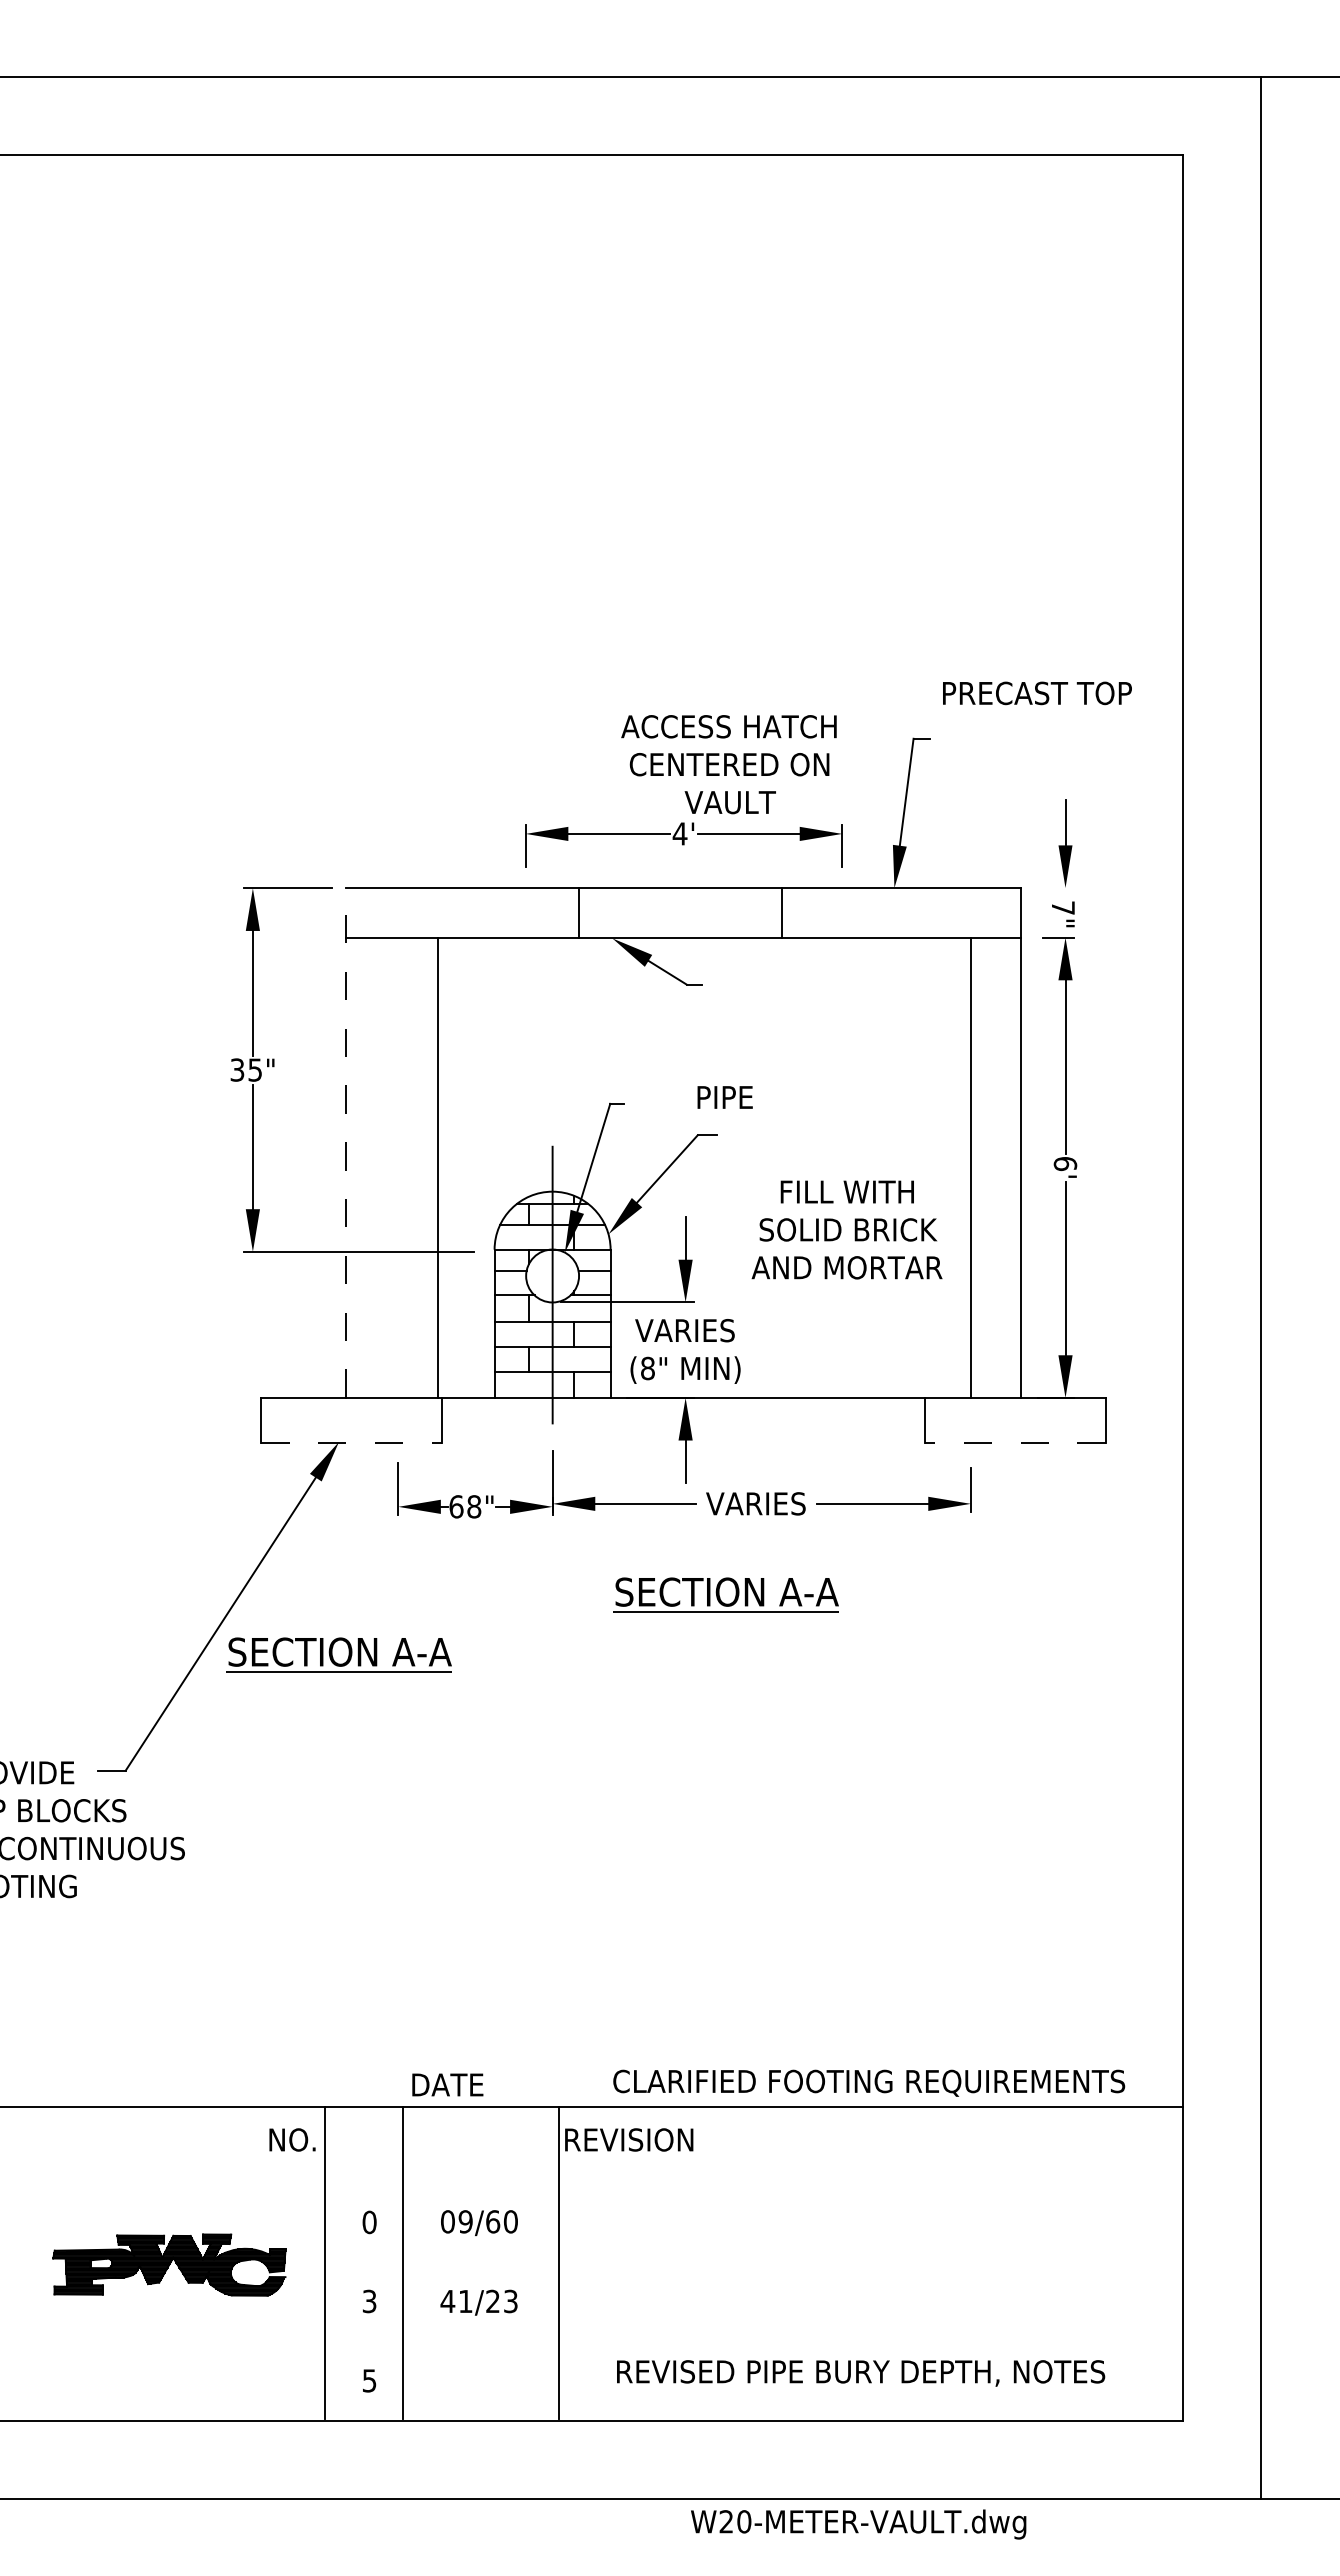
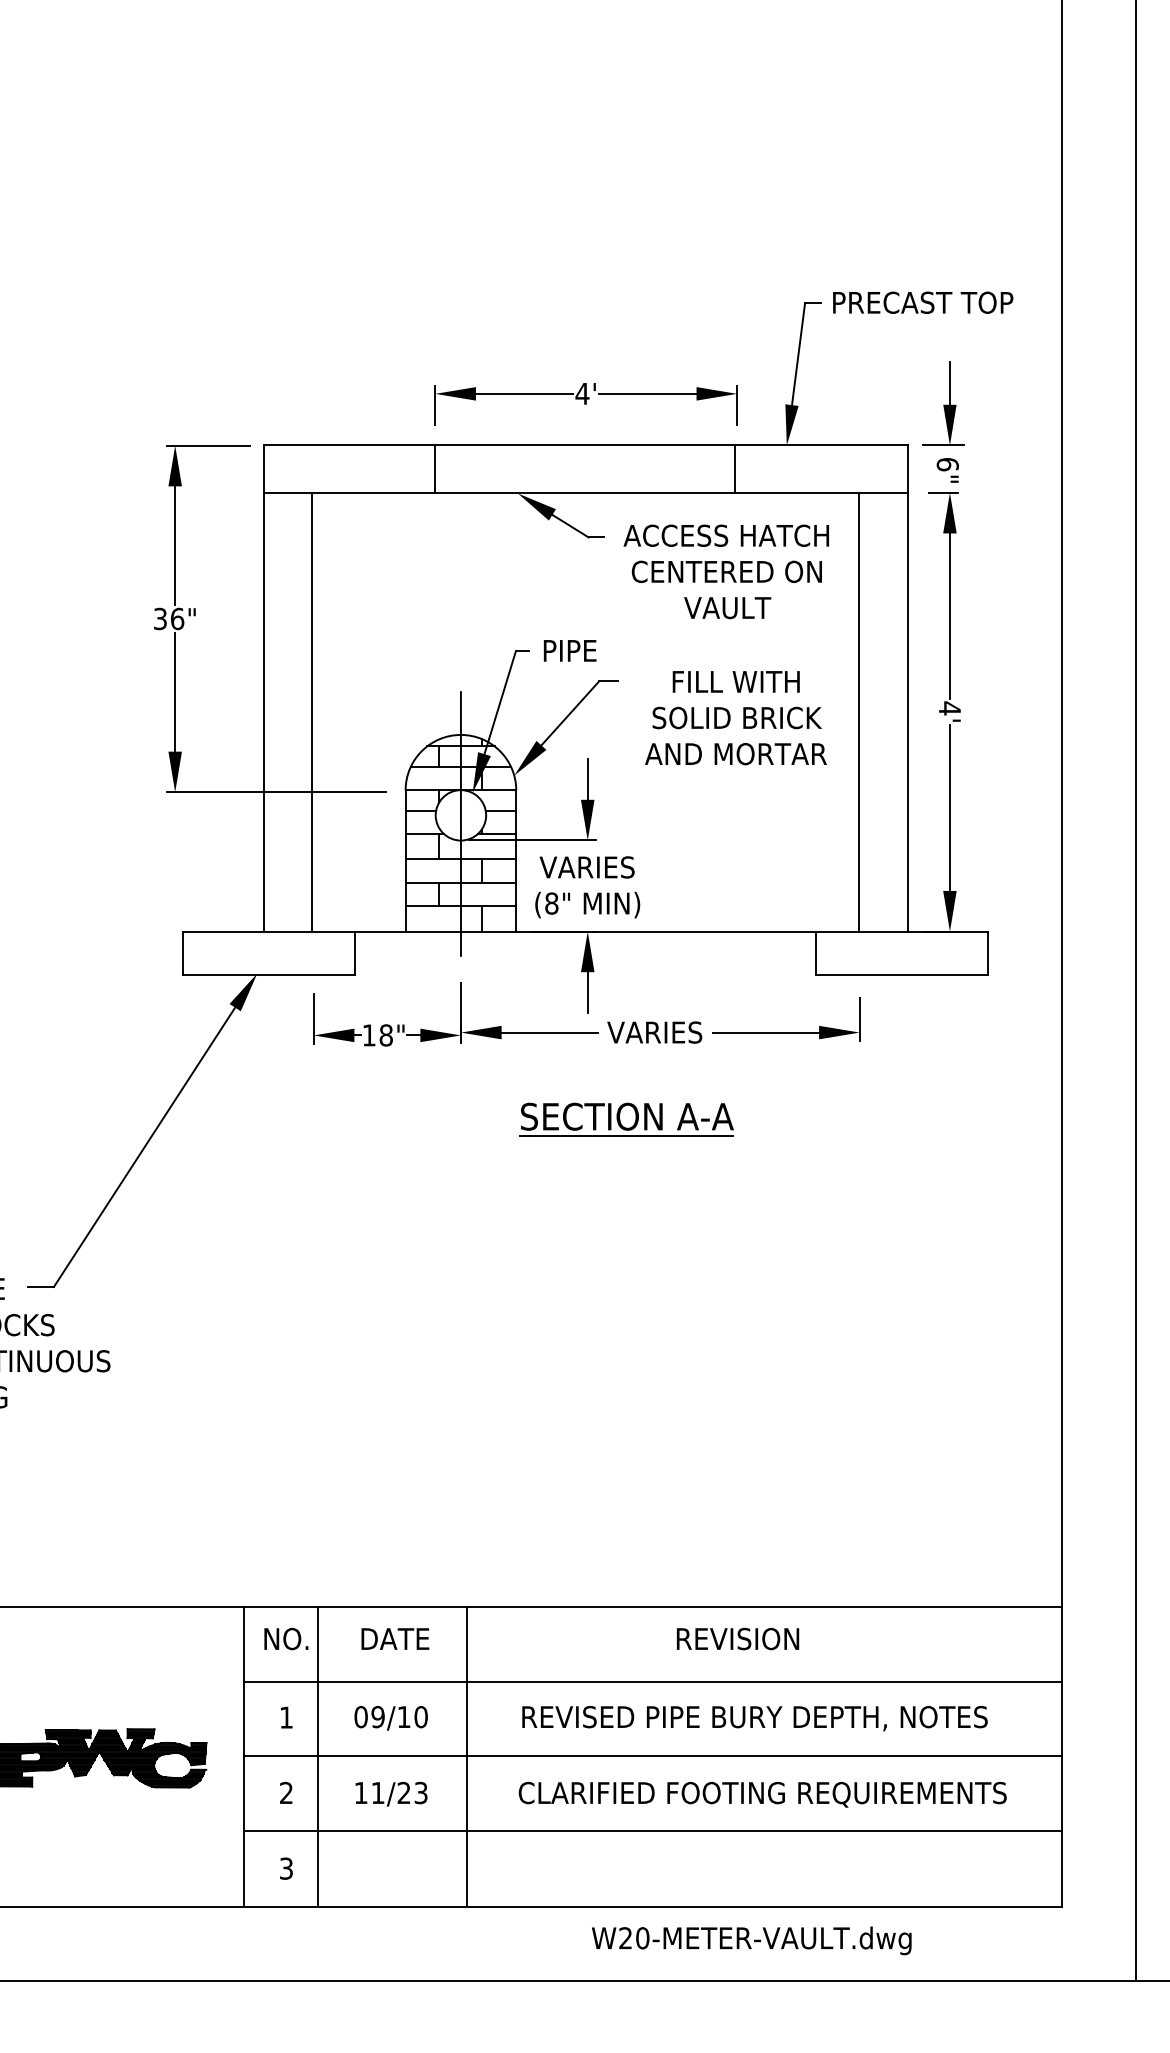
text: (1037, 693) -> (923, 302), moved
text: (728, 764) -> (725, 571), moved
line: (1058, 888) -> (943, 445), added
text: (1062, 908) -> (947, 464), 7" -> 6"
line: (579, 913) -> (435, 469), moved
line: (782, 913) -> (735, 469), moved
text: (255, 1069) -> (177, 618), 35" -> 36"
text: (724, 1097) -> (569, 650), moved
line: (345, 1142) -> (263, 688), dashed -> solid
text: (1065, 1163) -> (949, 708), 6' -> 4'
line: (437, 1167) -> (312, 711), moved
text: (846, 1229) -> (735, 717), moved
line: (351, 1442) -> (269, 974), dashed -> solid
line: (1015, 1442) -> (902, 974), dashed -> solid
text: (456, 1506) -> (369, 1035), 68" -> 18"
part: (338, 1654) -> (256, 1176), removed
text: (869, 2082) -> (763, 1794), moved
text: (447, 2084) -> (395, 1638), moved
text: (292, 2139) -> (286, 1638), moved
text: (629, 2139) -> (738, 1638), moved
line: (753, 2184) -> (652, 1681), added
text: (493, 2221) -> (404, 1716), 09/60 -> 09/10
text: (369, 2222) -> (286, 1717), 0 -> 1
line: (753, 2262) -> (652, 1755), added
text: (369, 2301) -> (286, 1793), 3 -> 2
text: (447, 2301) -> (360, 1793), 41/23 -> 11/23
line: (753, 2341) -> (652, 1831), added
text: (861, 2373) -> (755, 1718), moved
text: (369, 2380) -> (286, 1868), 5 -> 3
text: (858, 2524) -> (751, 1940), moved

